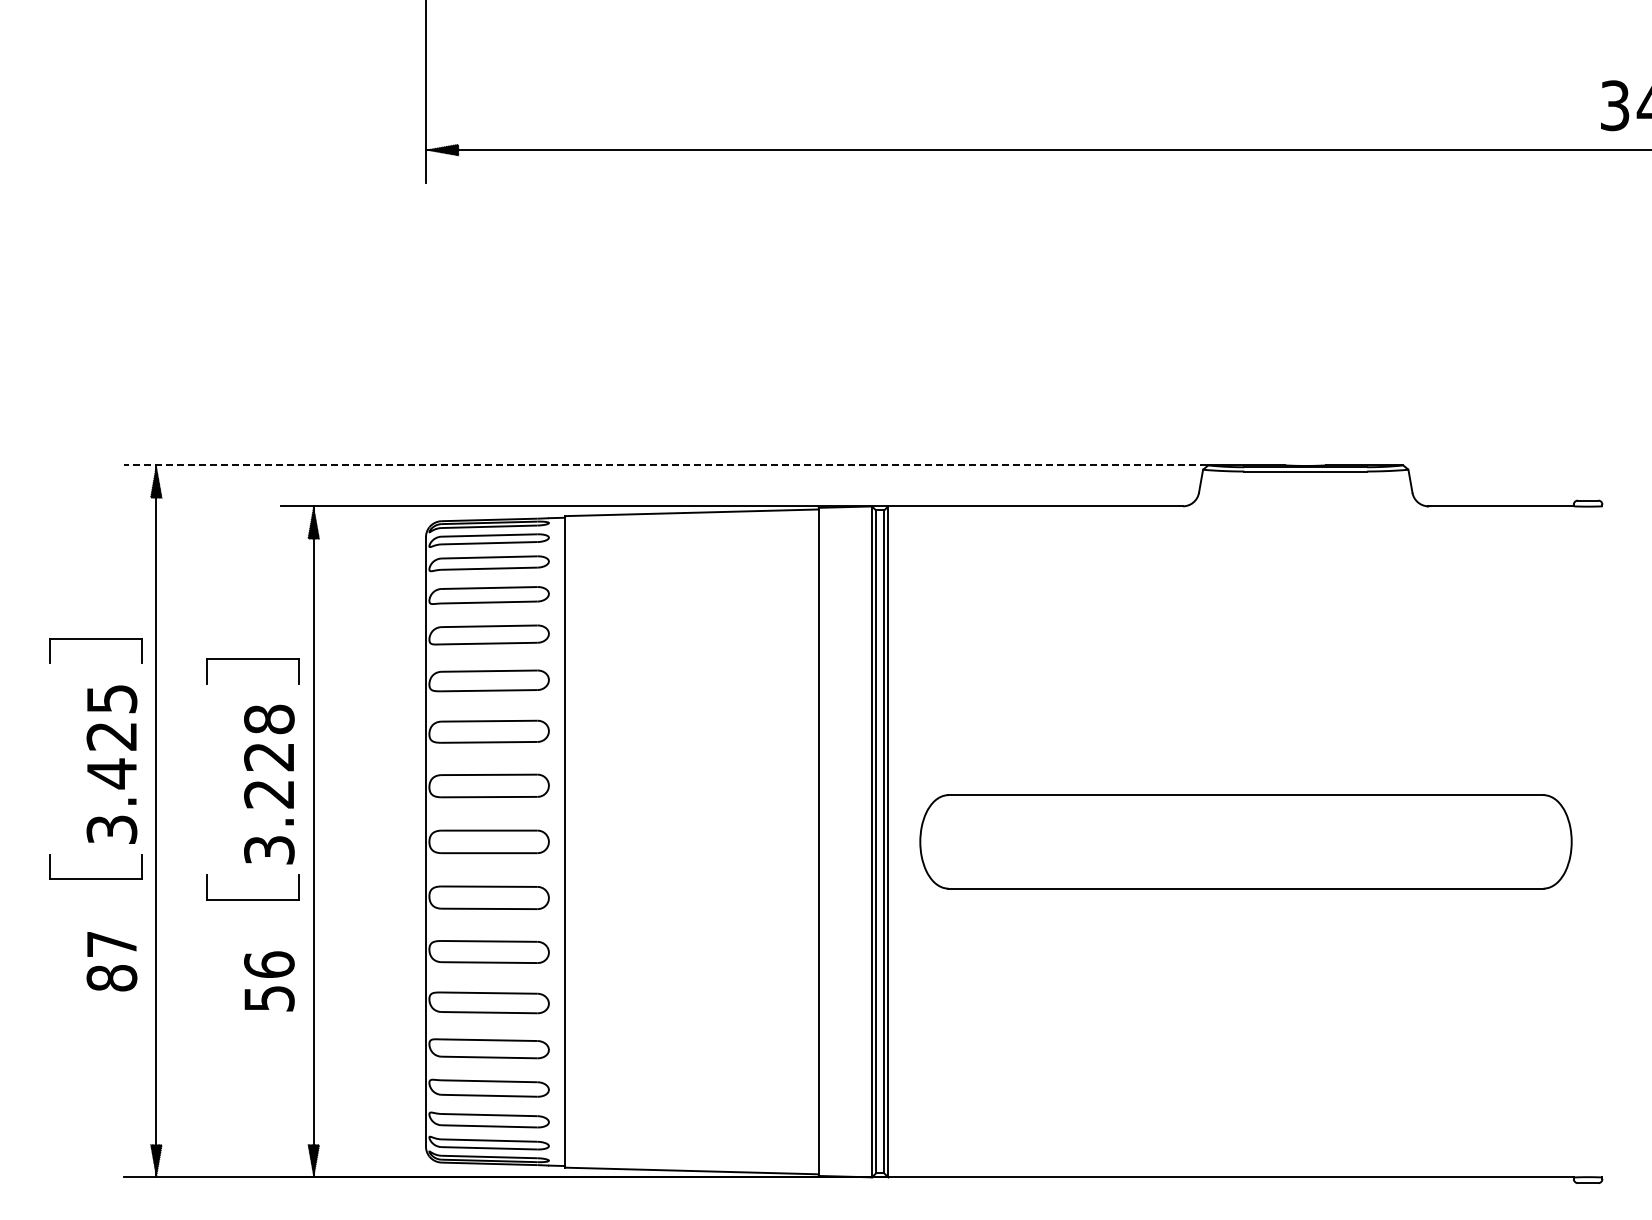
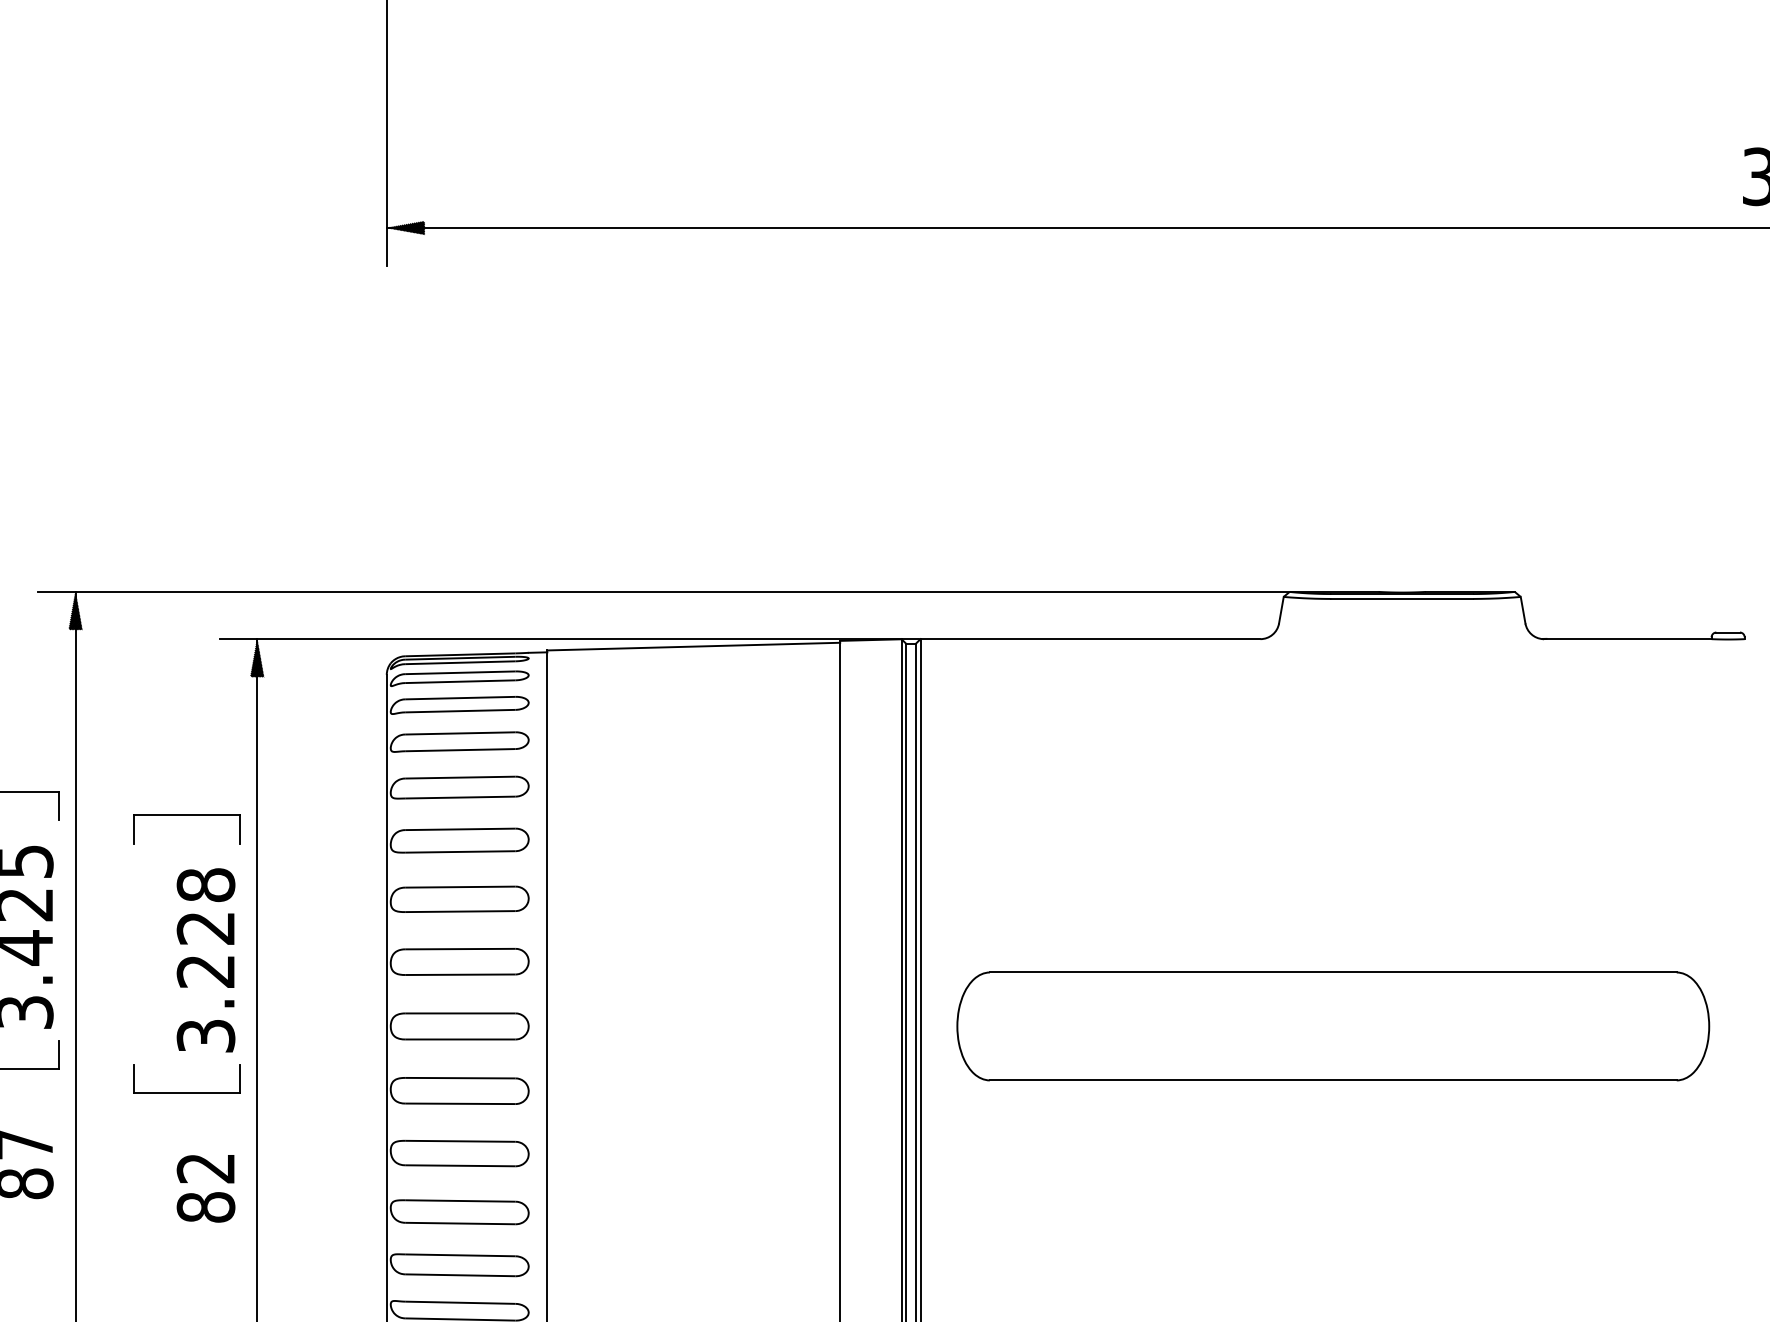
line: (664, 465) -> (662, 592), dashed -> solid
text: (269, 981) -> (206, 1187), 56 -> 82

